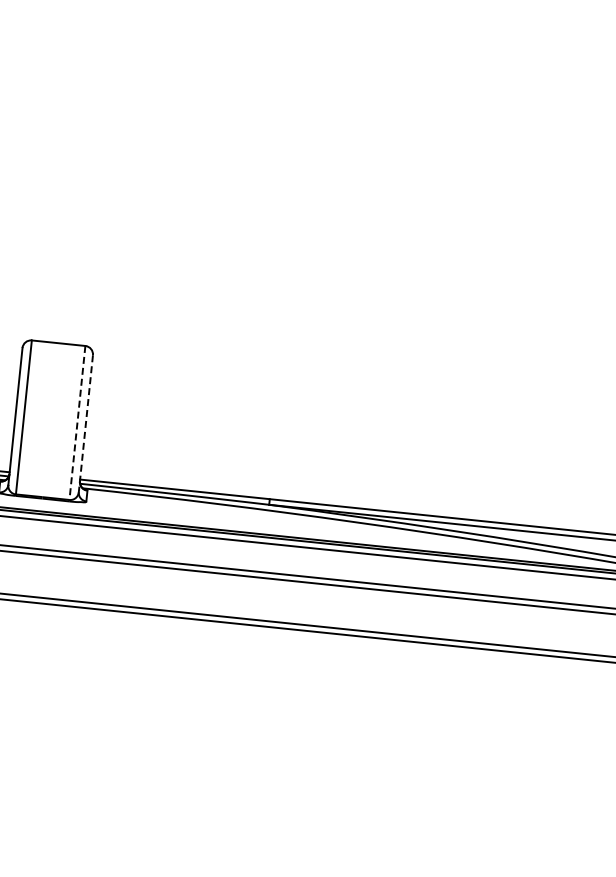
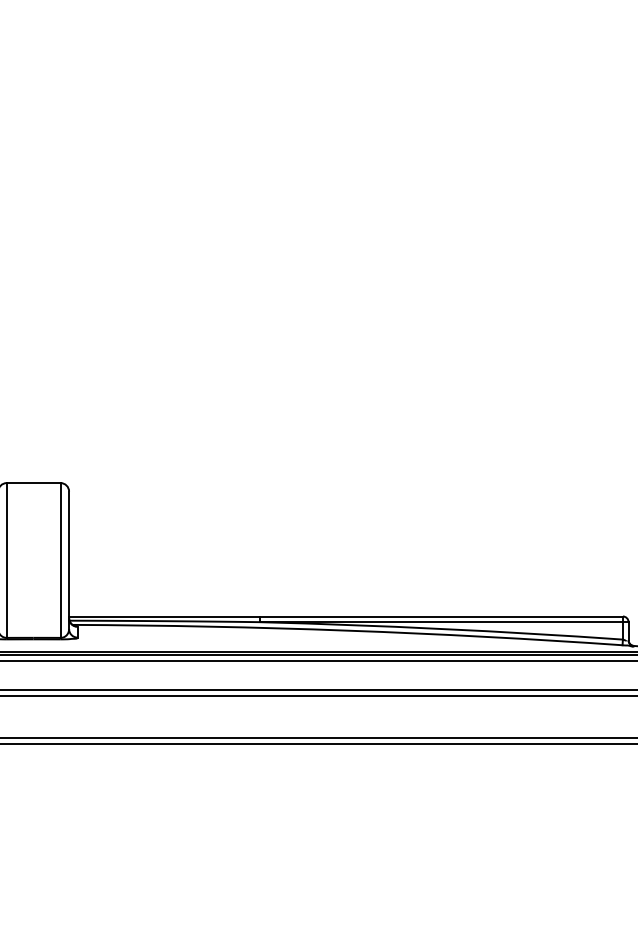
line: (77, 422) -> (60, 560), dashed -> solid
line: (86, 423) -> (69, 560), dashed -> solid

